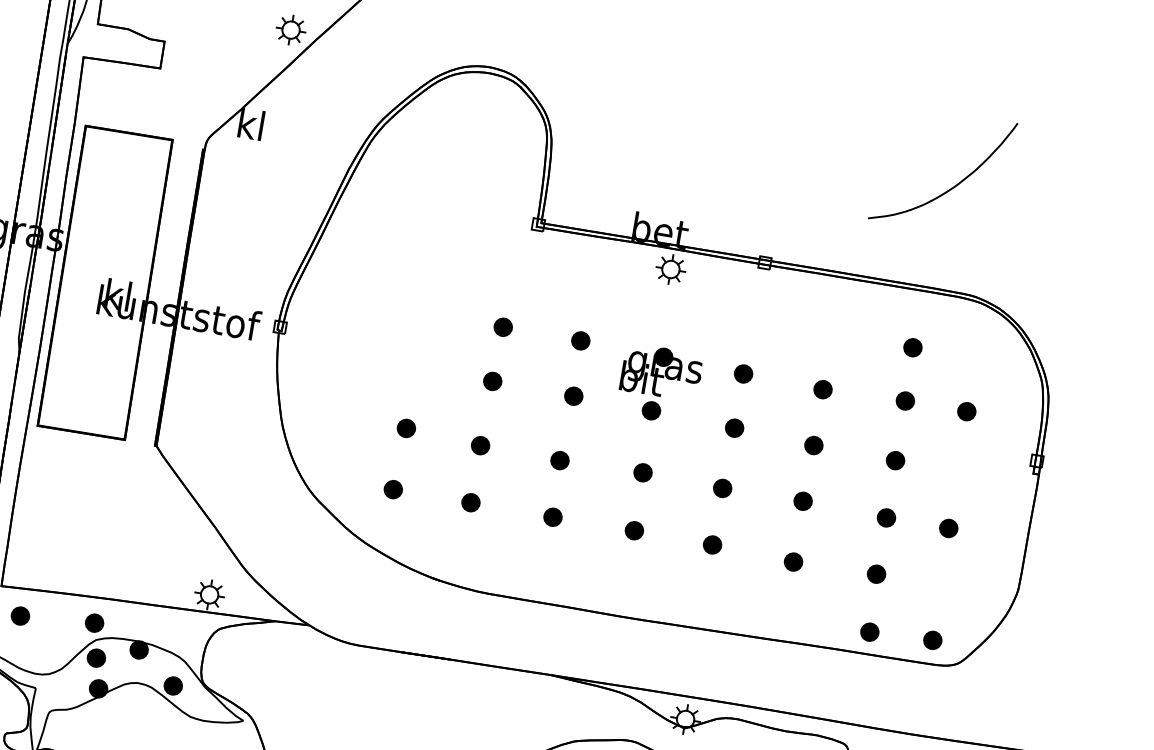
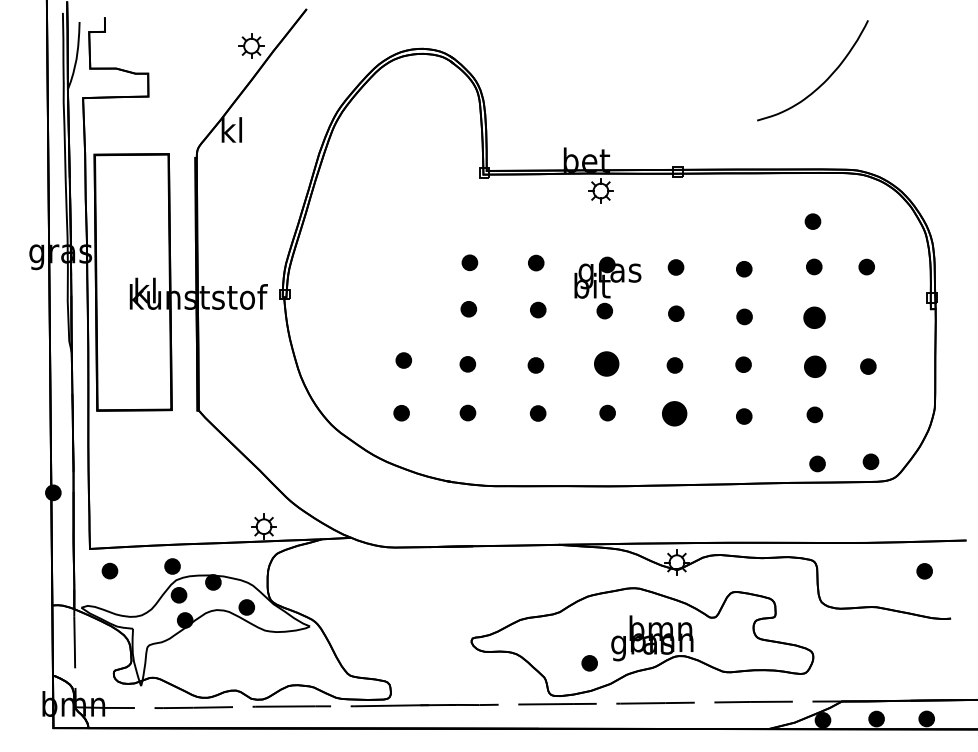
part: (895, 460) -> (814, 317), size x1.4
part: (642, 472) -> (606, 363), size x1.6
part: (885, 517) -> (814, 366), size x1.4
part: (712, 544) -> (674, 413), size x1.6

